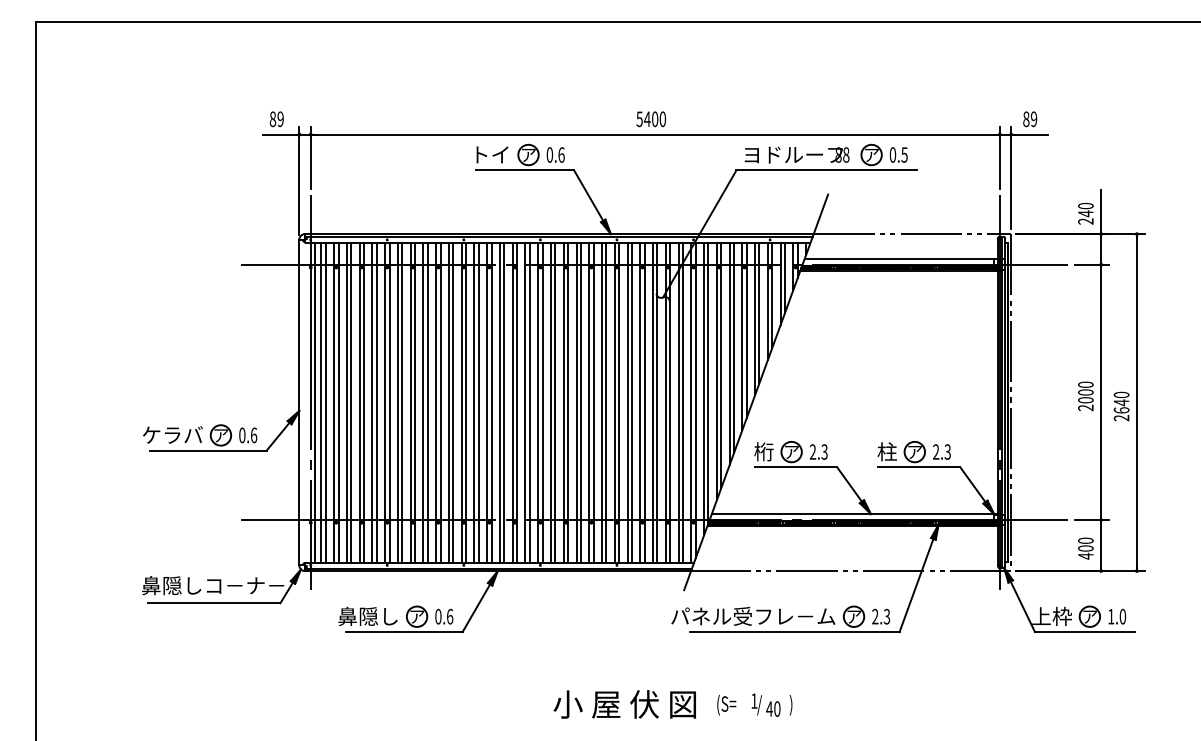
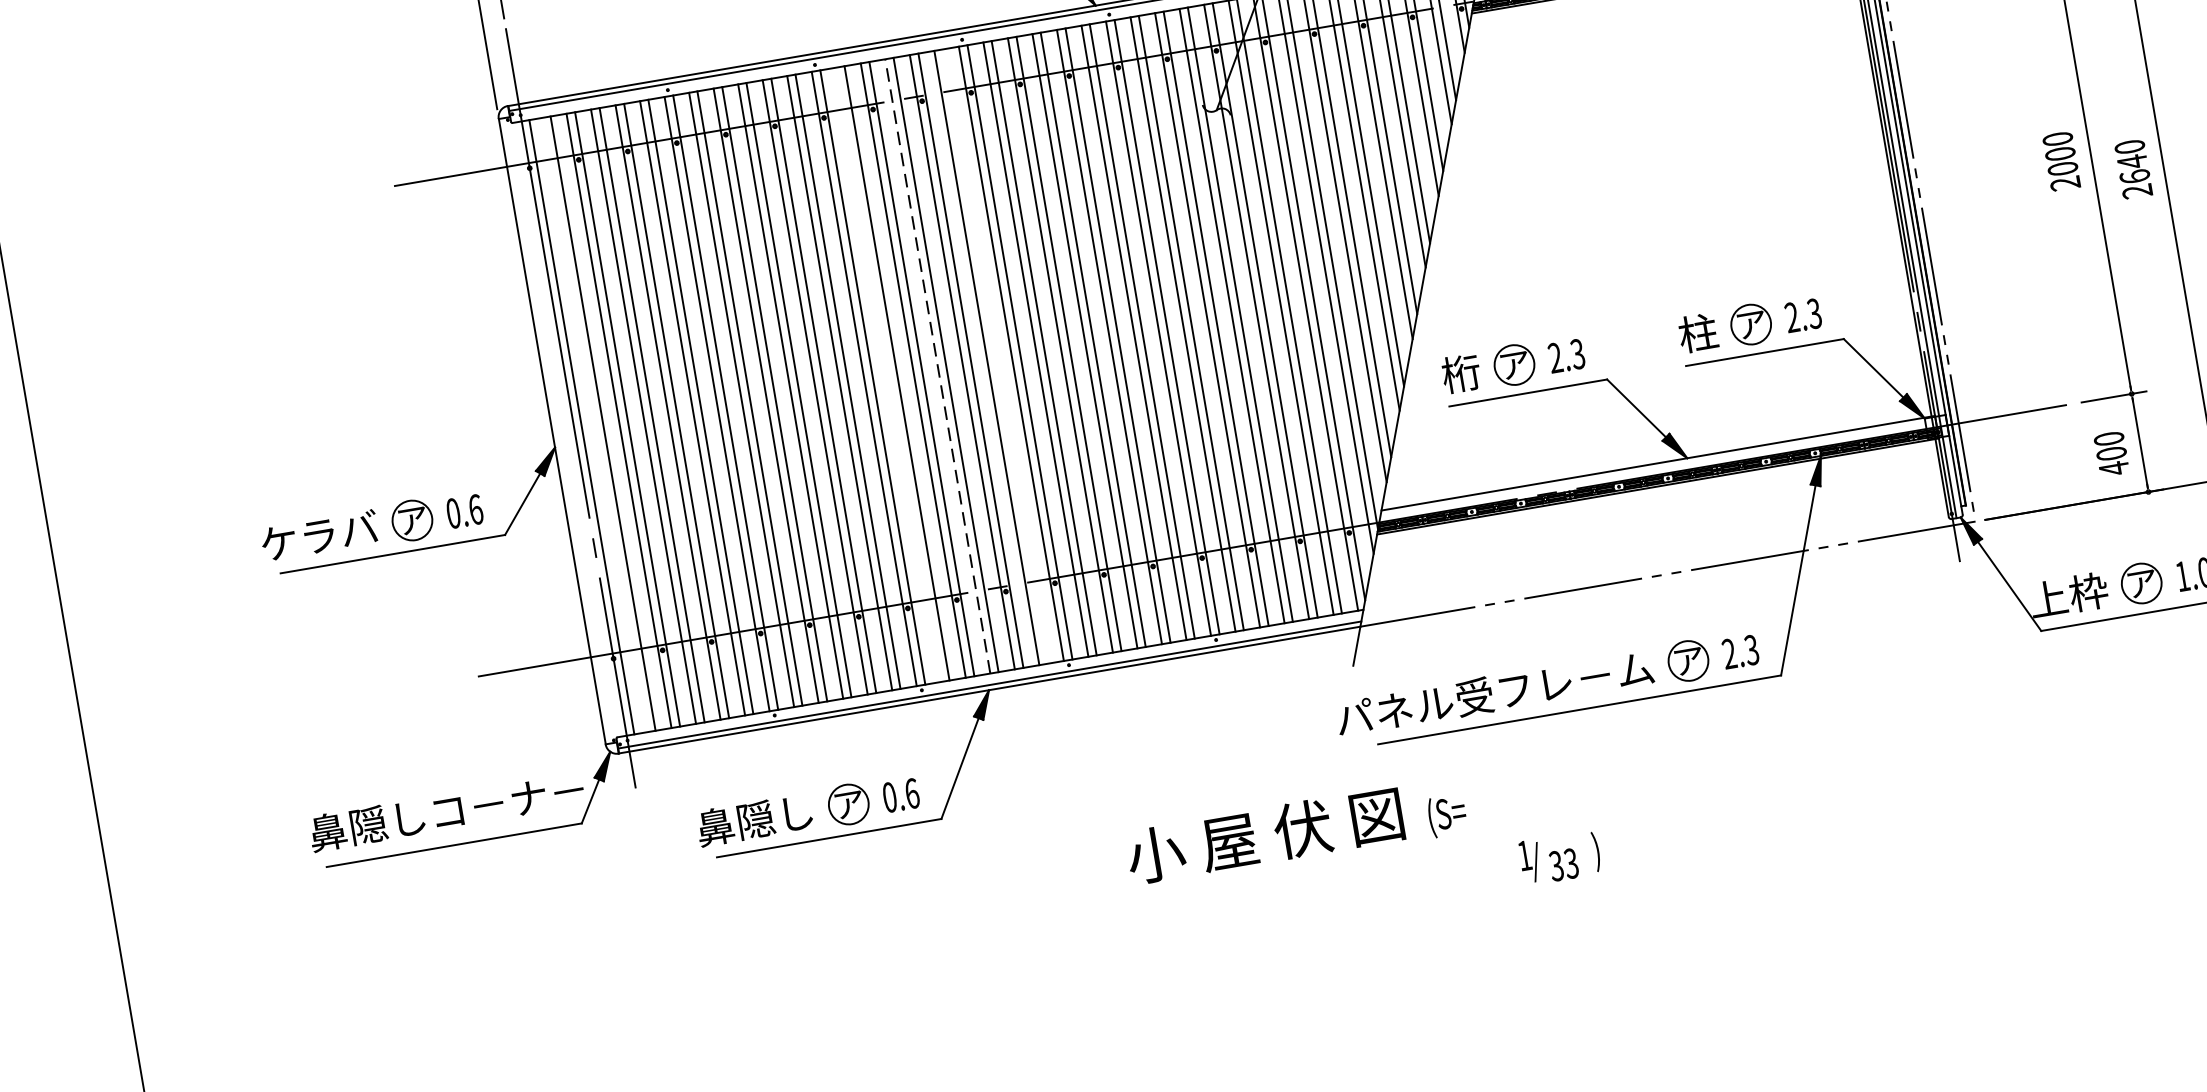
line: (321, 402) -> (594, 424), removed
line: (474, 402) -> (888, 373), removed
line: (499, 402) -> (936, 365), solid -> dashed
line: (529, 402) -> (994, 355), removed
text: (624, 704) -> (1264, 835), moved
text: (726, 705) -> (1447, 816), moved
text: (773, 708) -> (1563, 863), 40 -> 33

